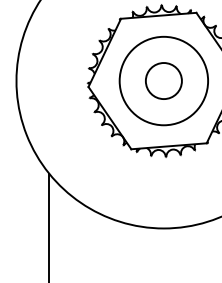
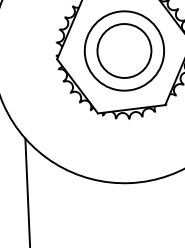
circle: (163, 80) -> (124, 50), size x1.67

